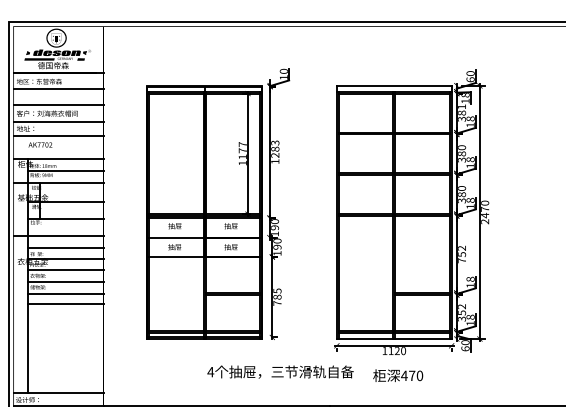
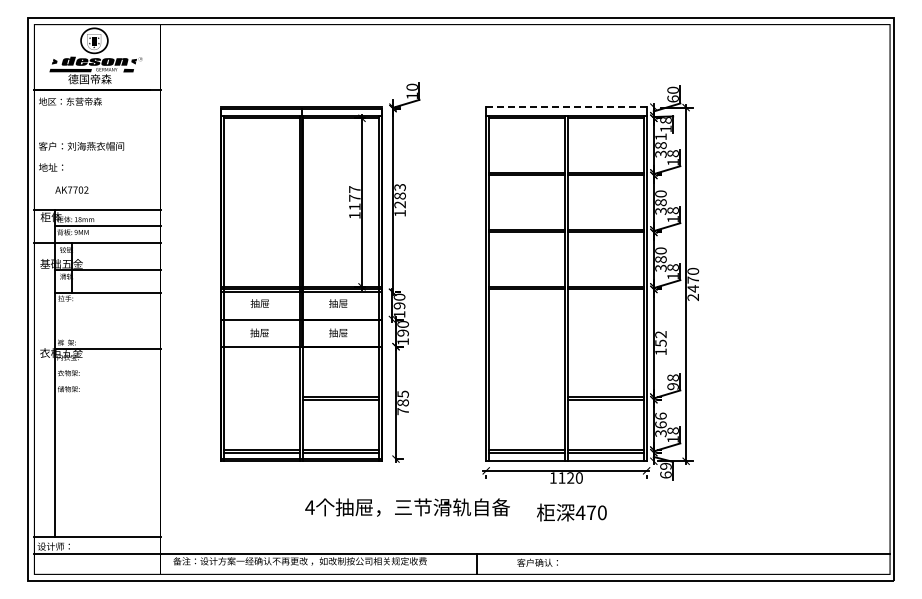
line: (393, 85) -> (565, 107), solid -> dashed
line: (58, 89) -> (97, 112), removed
line: (58, 105) -> (97, 134), removed
line: (58, 122) -> (97, 158), removed
line: (58, 135) -> (97, 177), removed
line: (58, 236) -> (97, 317), removed
line: (65, 247) -> (107, 333), removed
text: (461, 260) -> (660, 351), 752 -> 152
line: (65, 270) -> (107, 365), removed
line: (65, 281) -> (107, 381), removed
text: (470, 285) -> (672, 386), 18 -> 98
line: (65, 293) -> (107, 397), removed
line: (65, 304) -> (107, 412), removed
text: (461, 309) -> (660, 420), 352 -> 366
text: (465, 342) -> (665, 465), 60 -> 69

